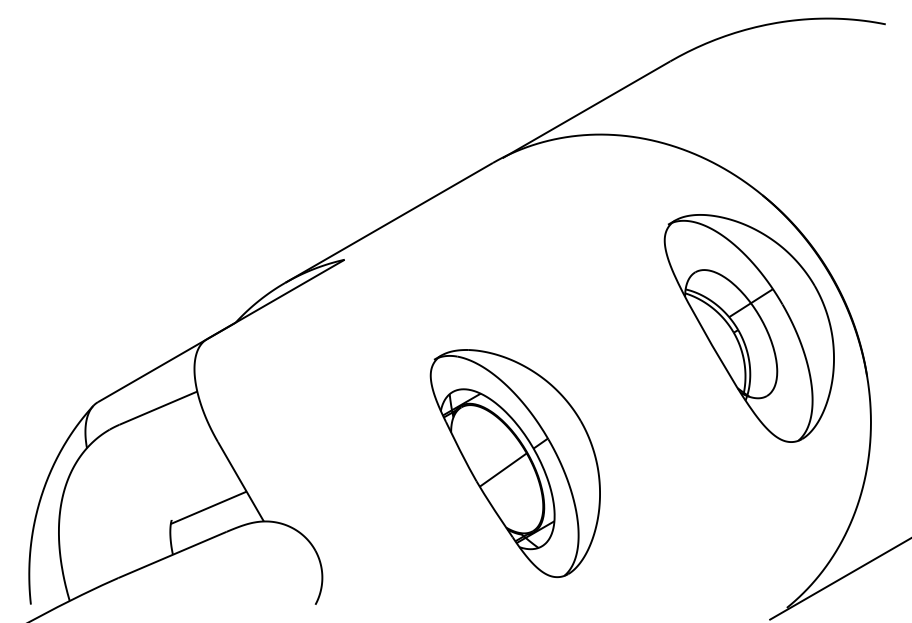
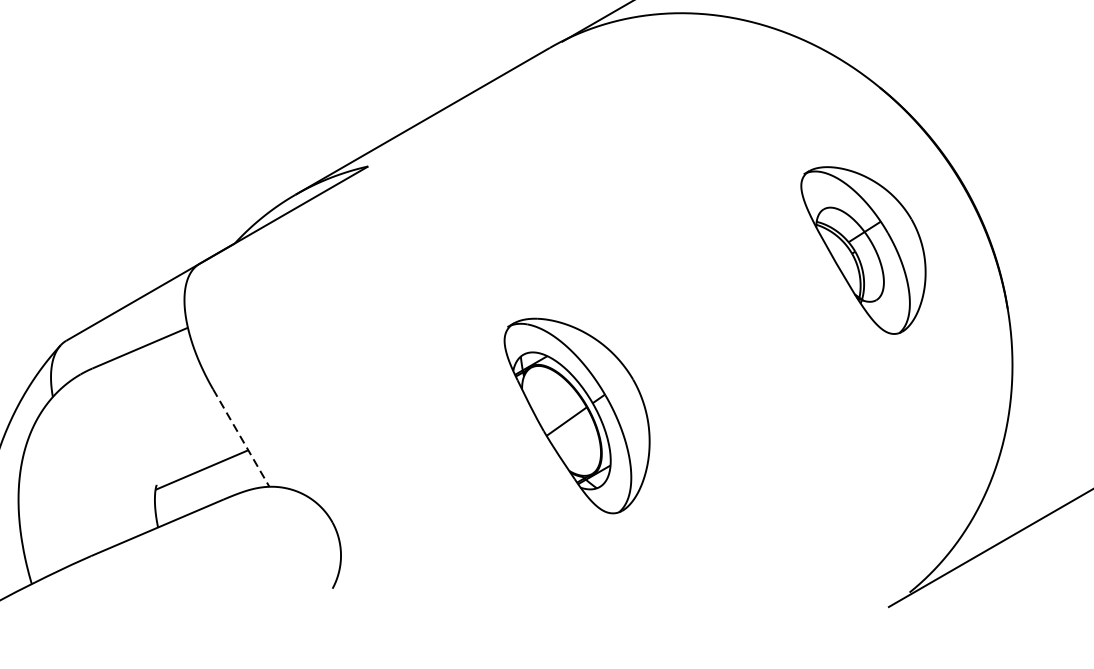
part: (748, 328) -> (862, 250), size x0.6
part: (514, 463) -> (576, 415), size x0.7
line: (240, 481) -> (240, 437), solid -> dashed

